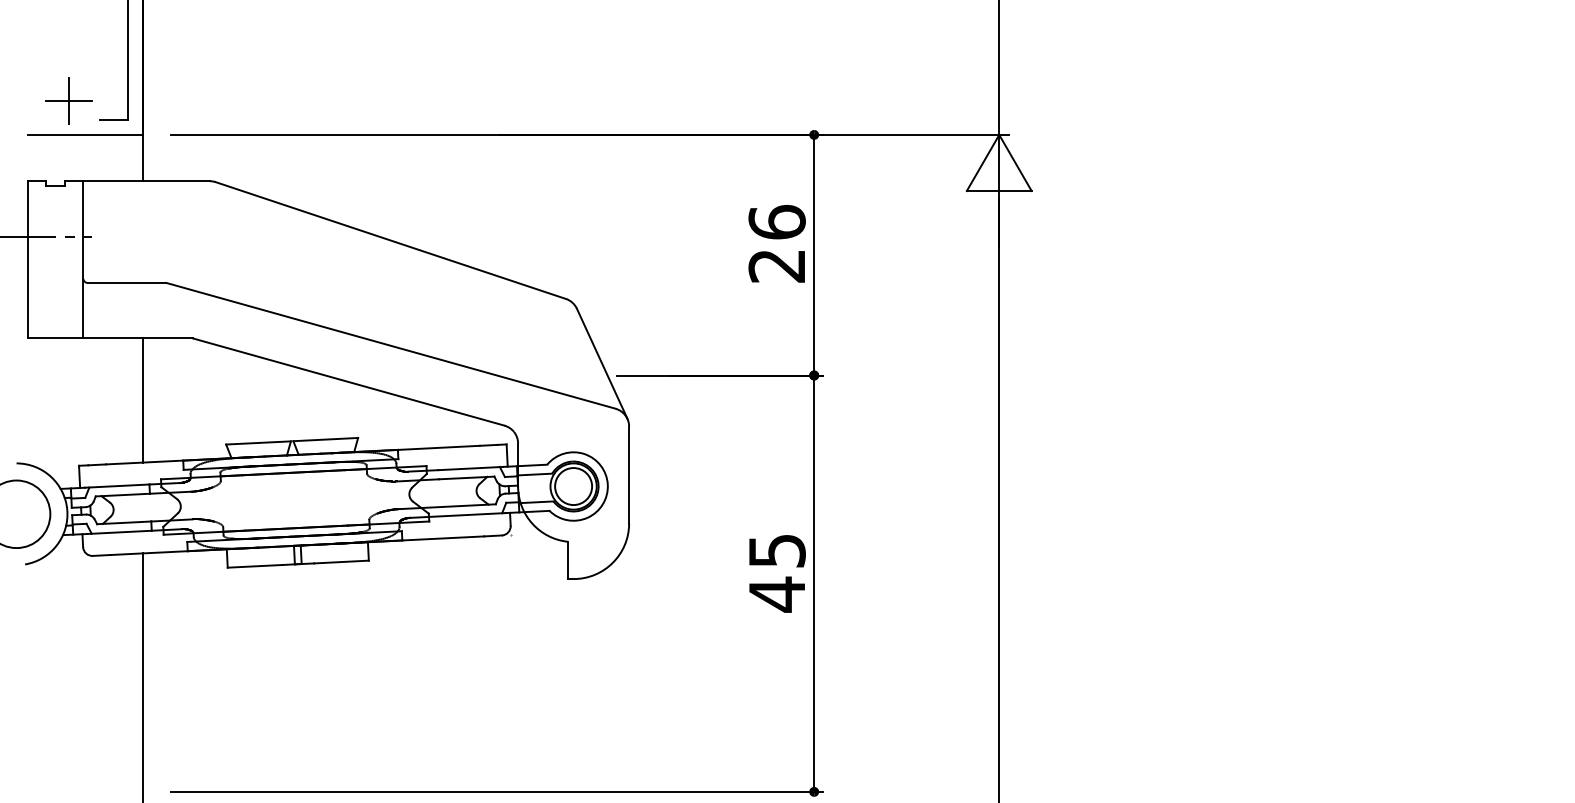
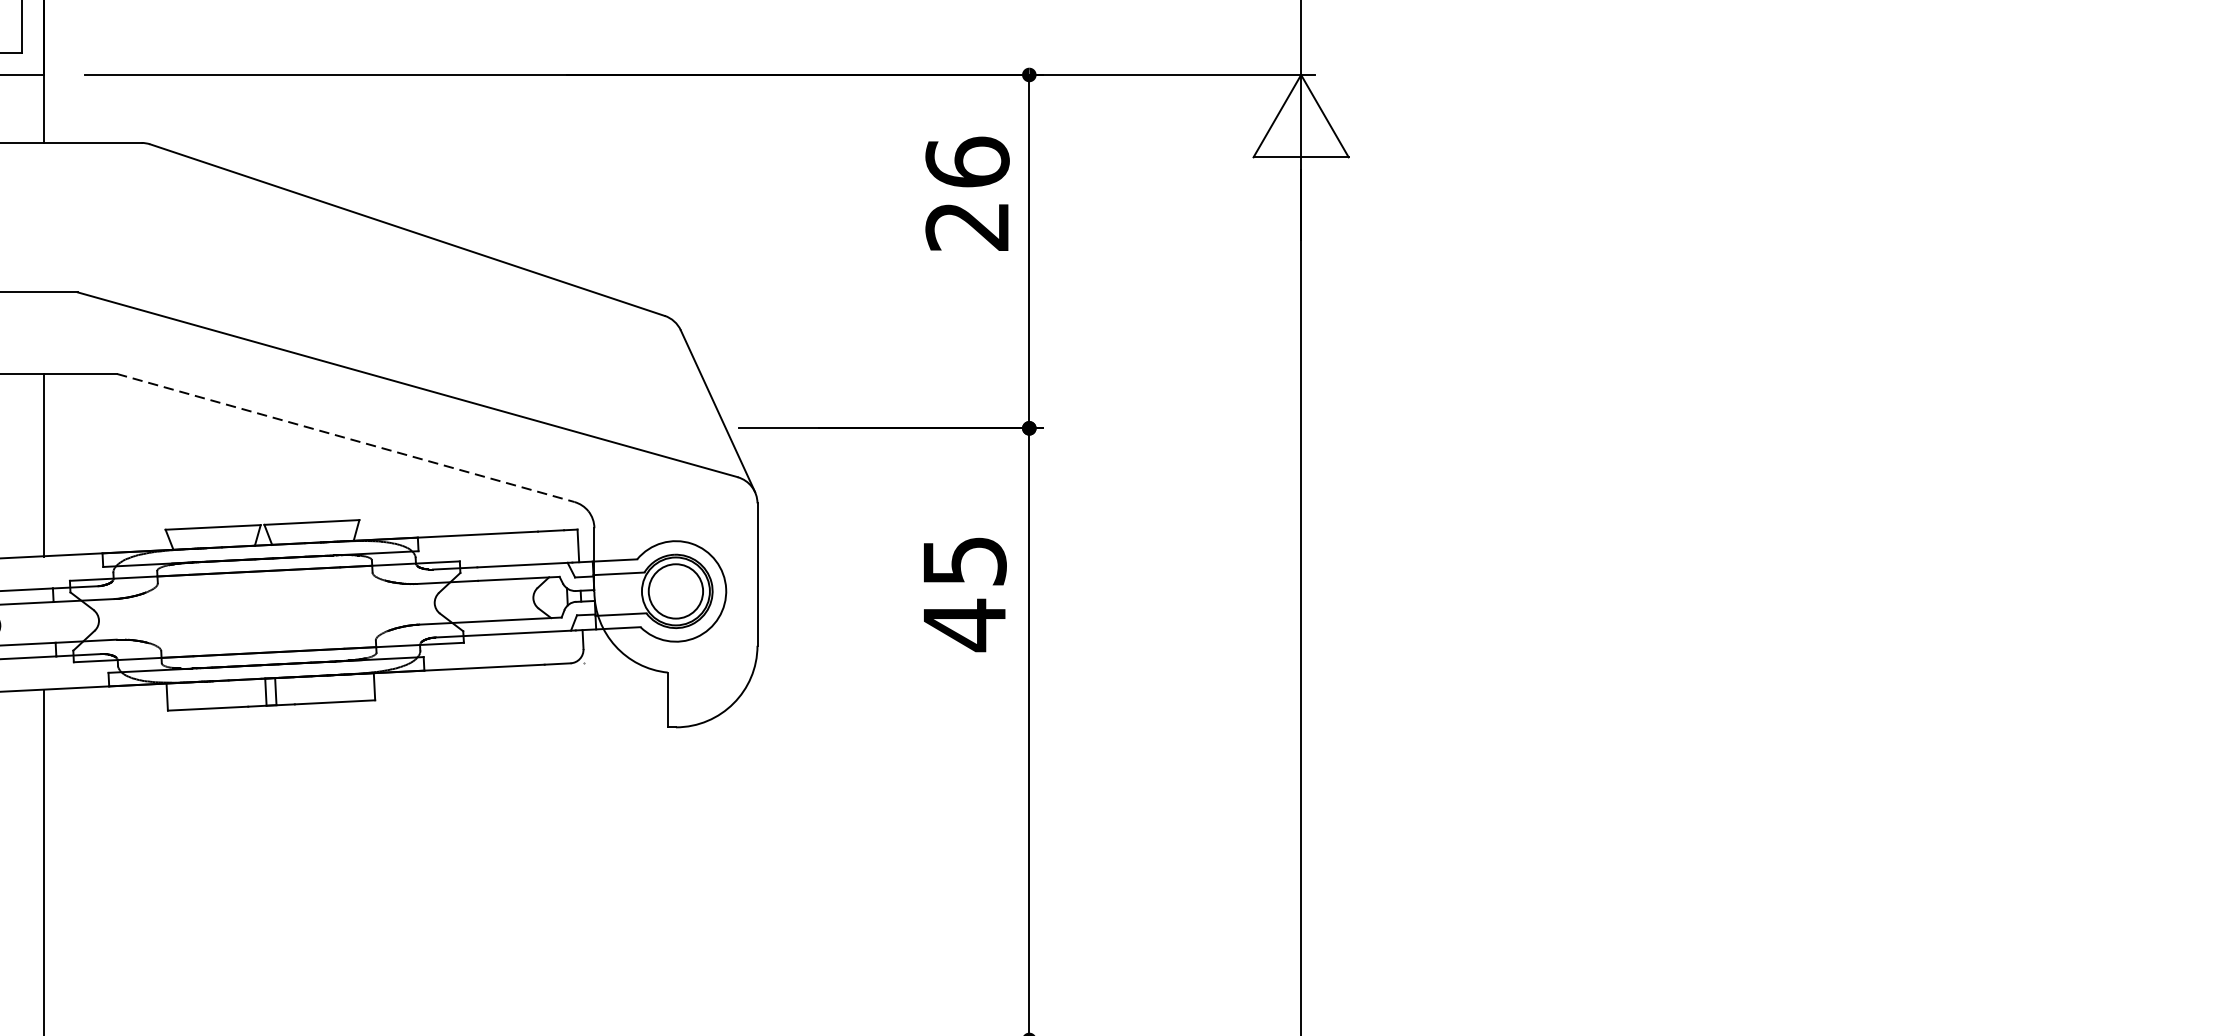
text: (776, 243) -> (966, 193), moved
line: (348, 382) -> (345, 438), solid -> dashed
text: (777, 573) -> (965, 594), moved

